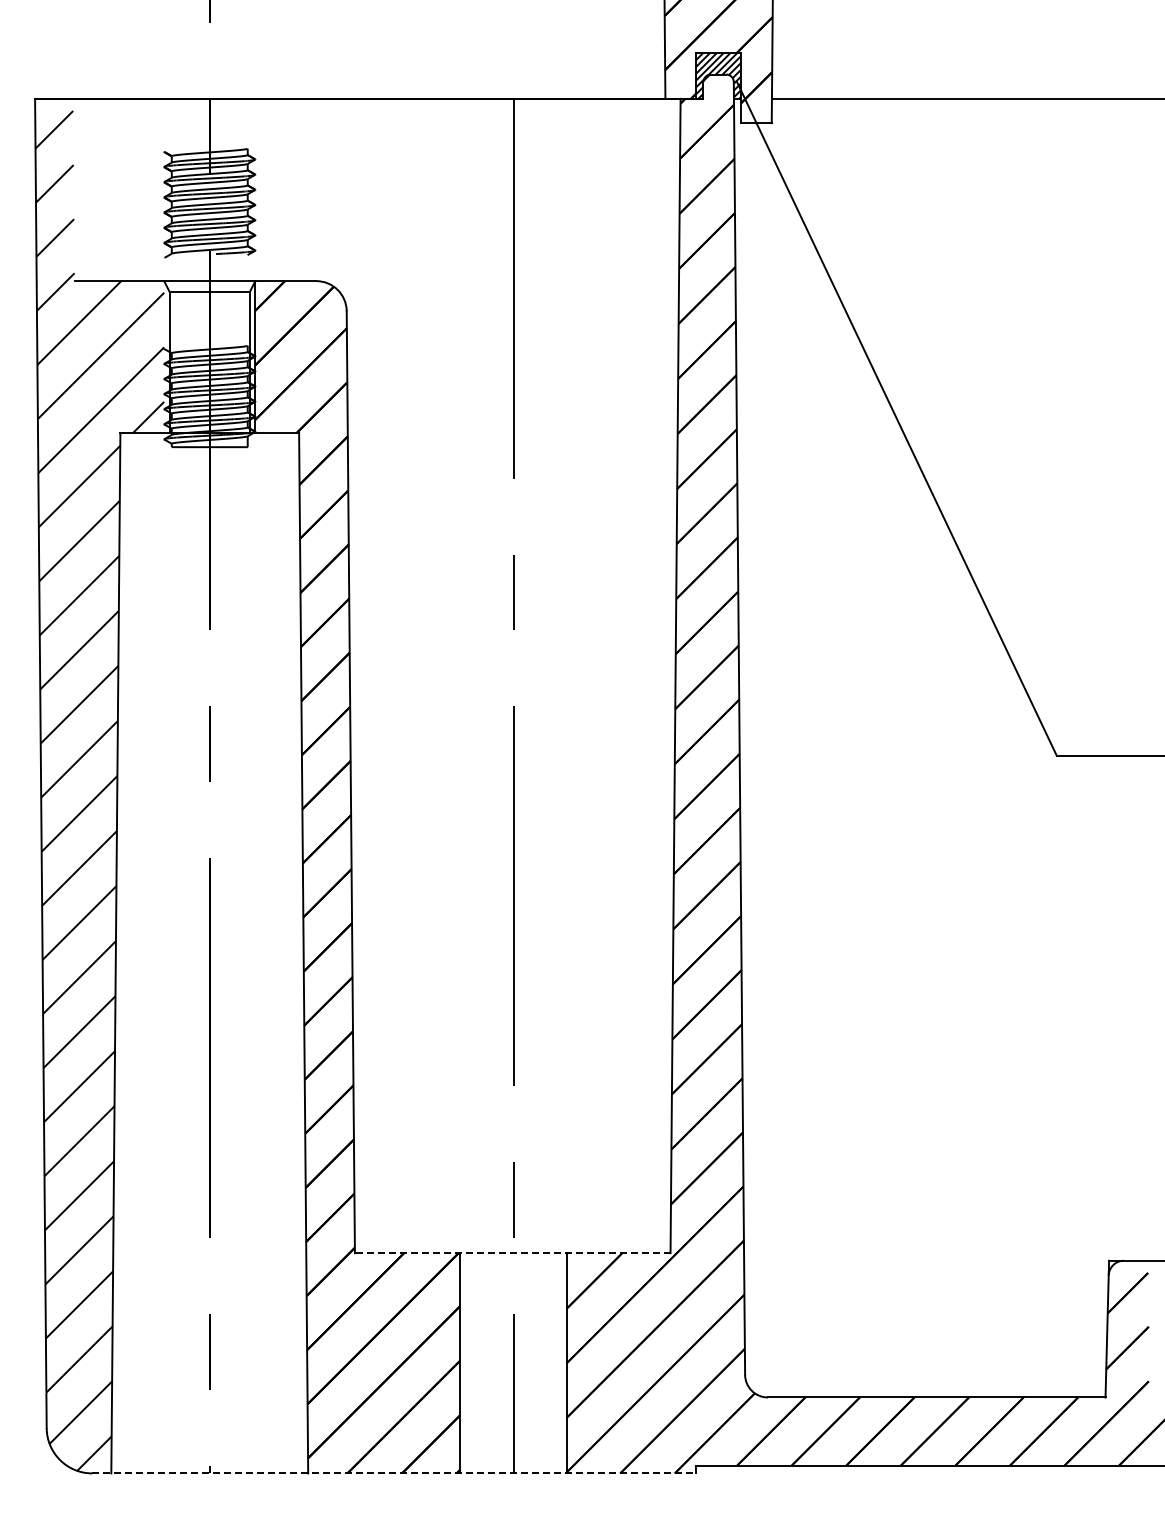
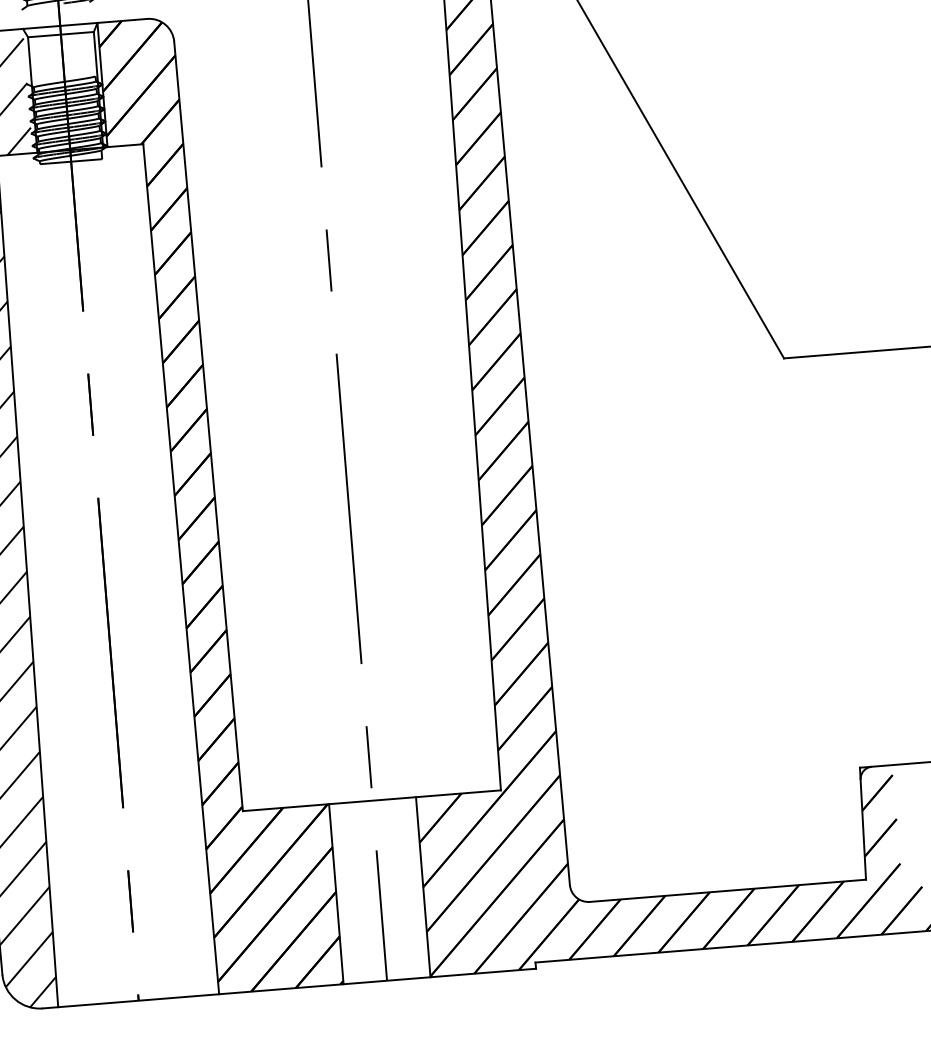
line: (512, 1253) -> (371, 801), dashed -> solid
line: (394, 1473) -> (289, 988), dashed -> solid

